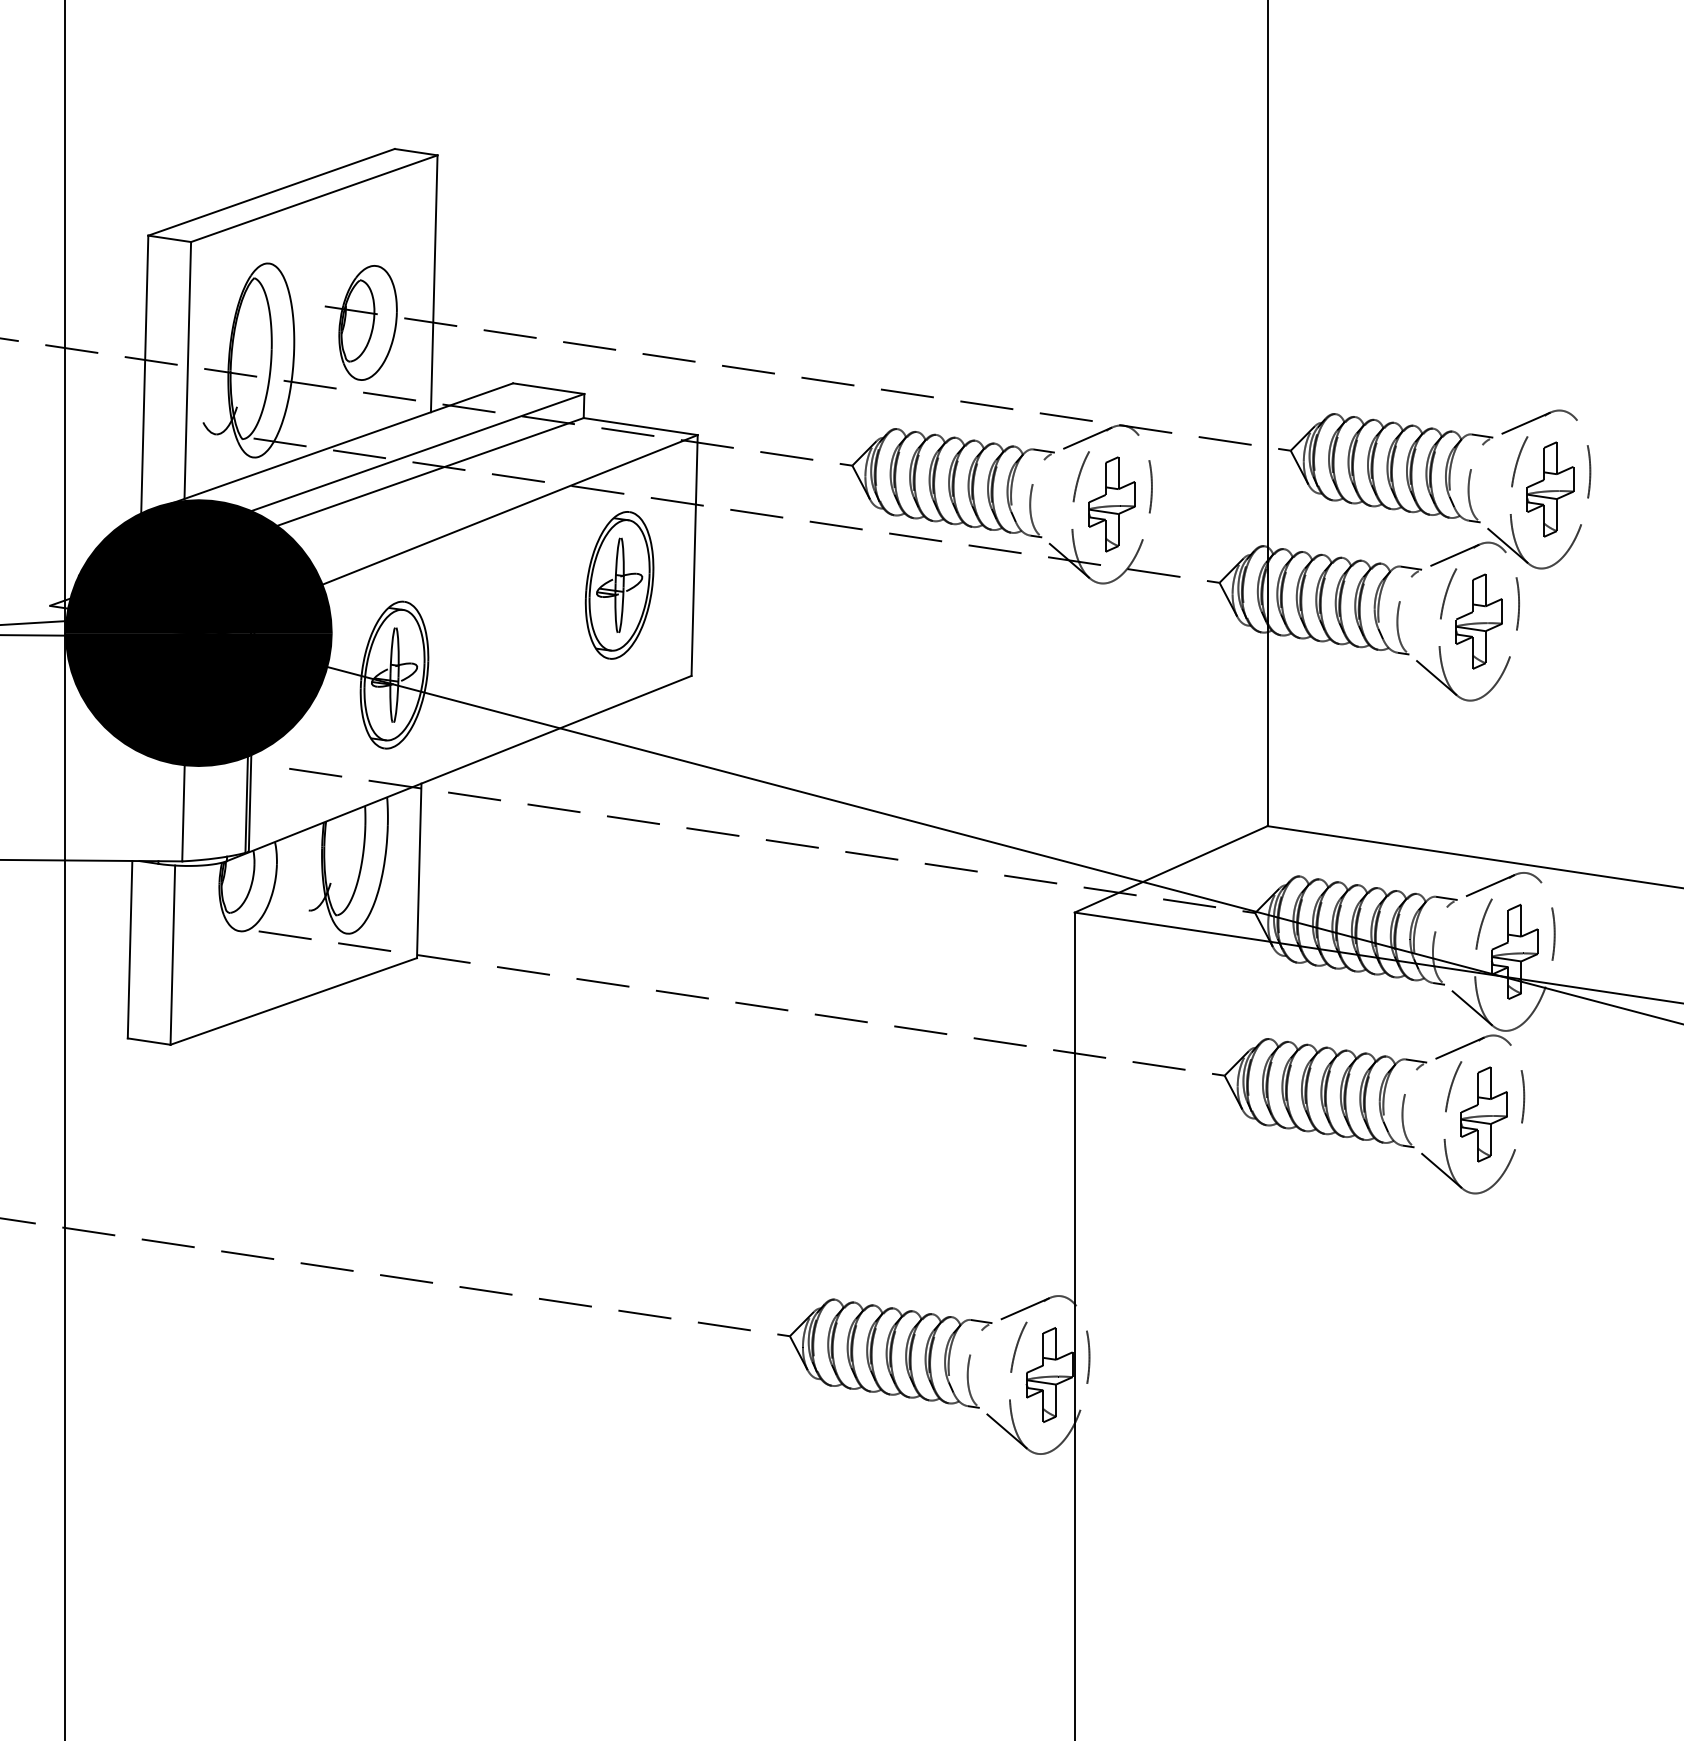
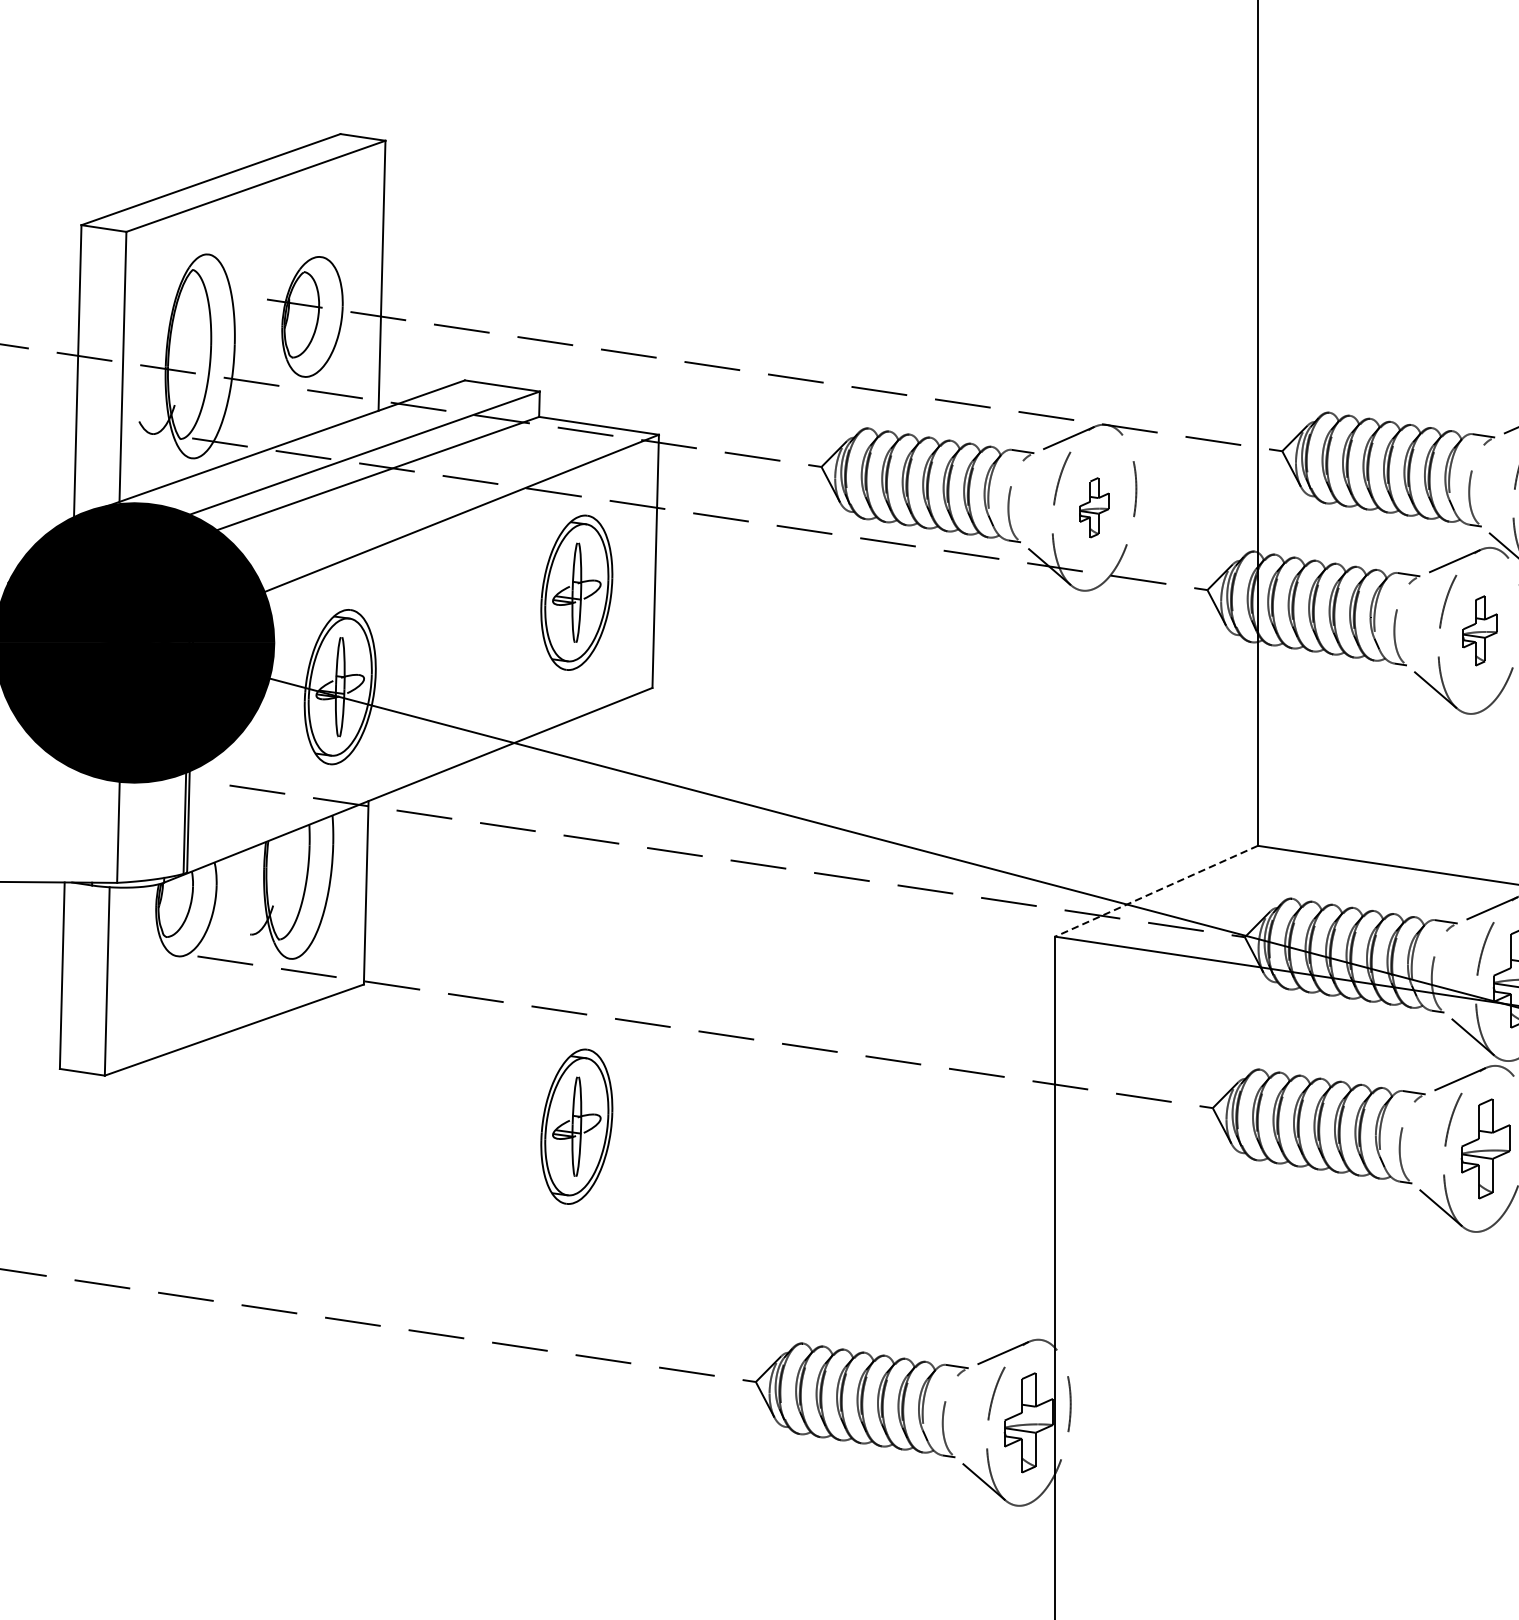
part: (1111, 504) -> (1093, 507), size x0.6
part: (1478, 621) -> (1479, 630), size x0.7
line: (1171, 869) -> (1156, 891), solid -> dashed
part: (619, 1093) -> (576, 1126), added

